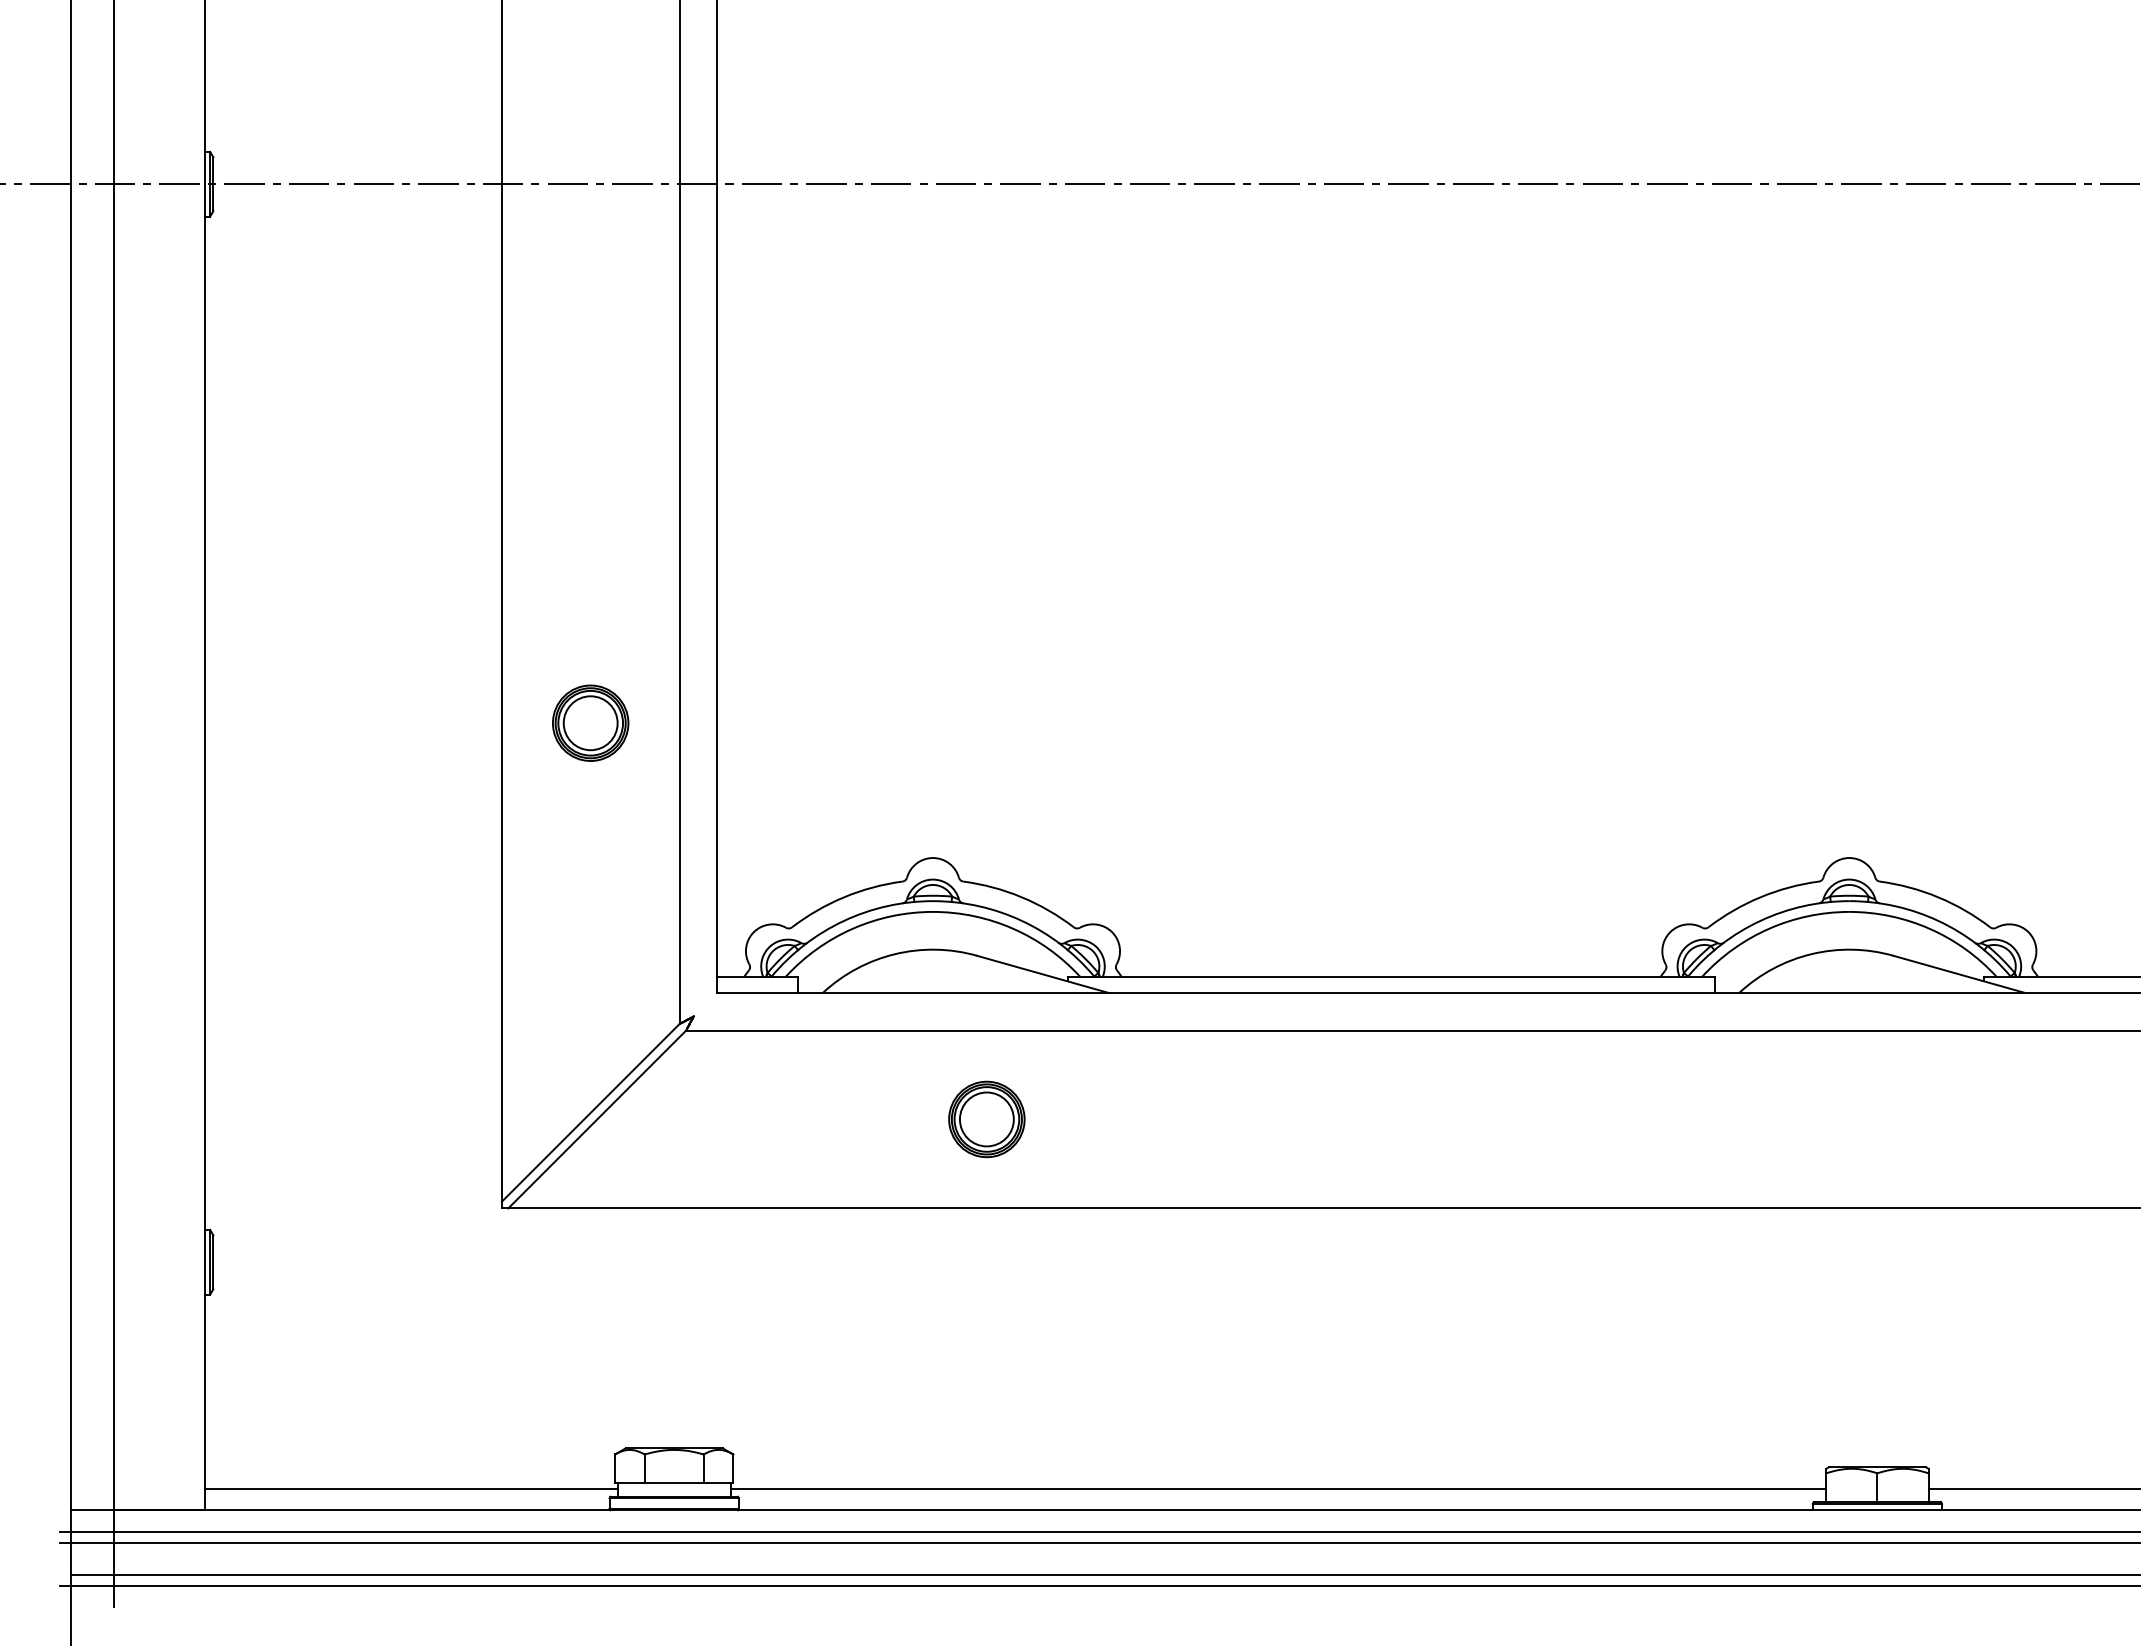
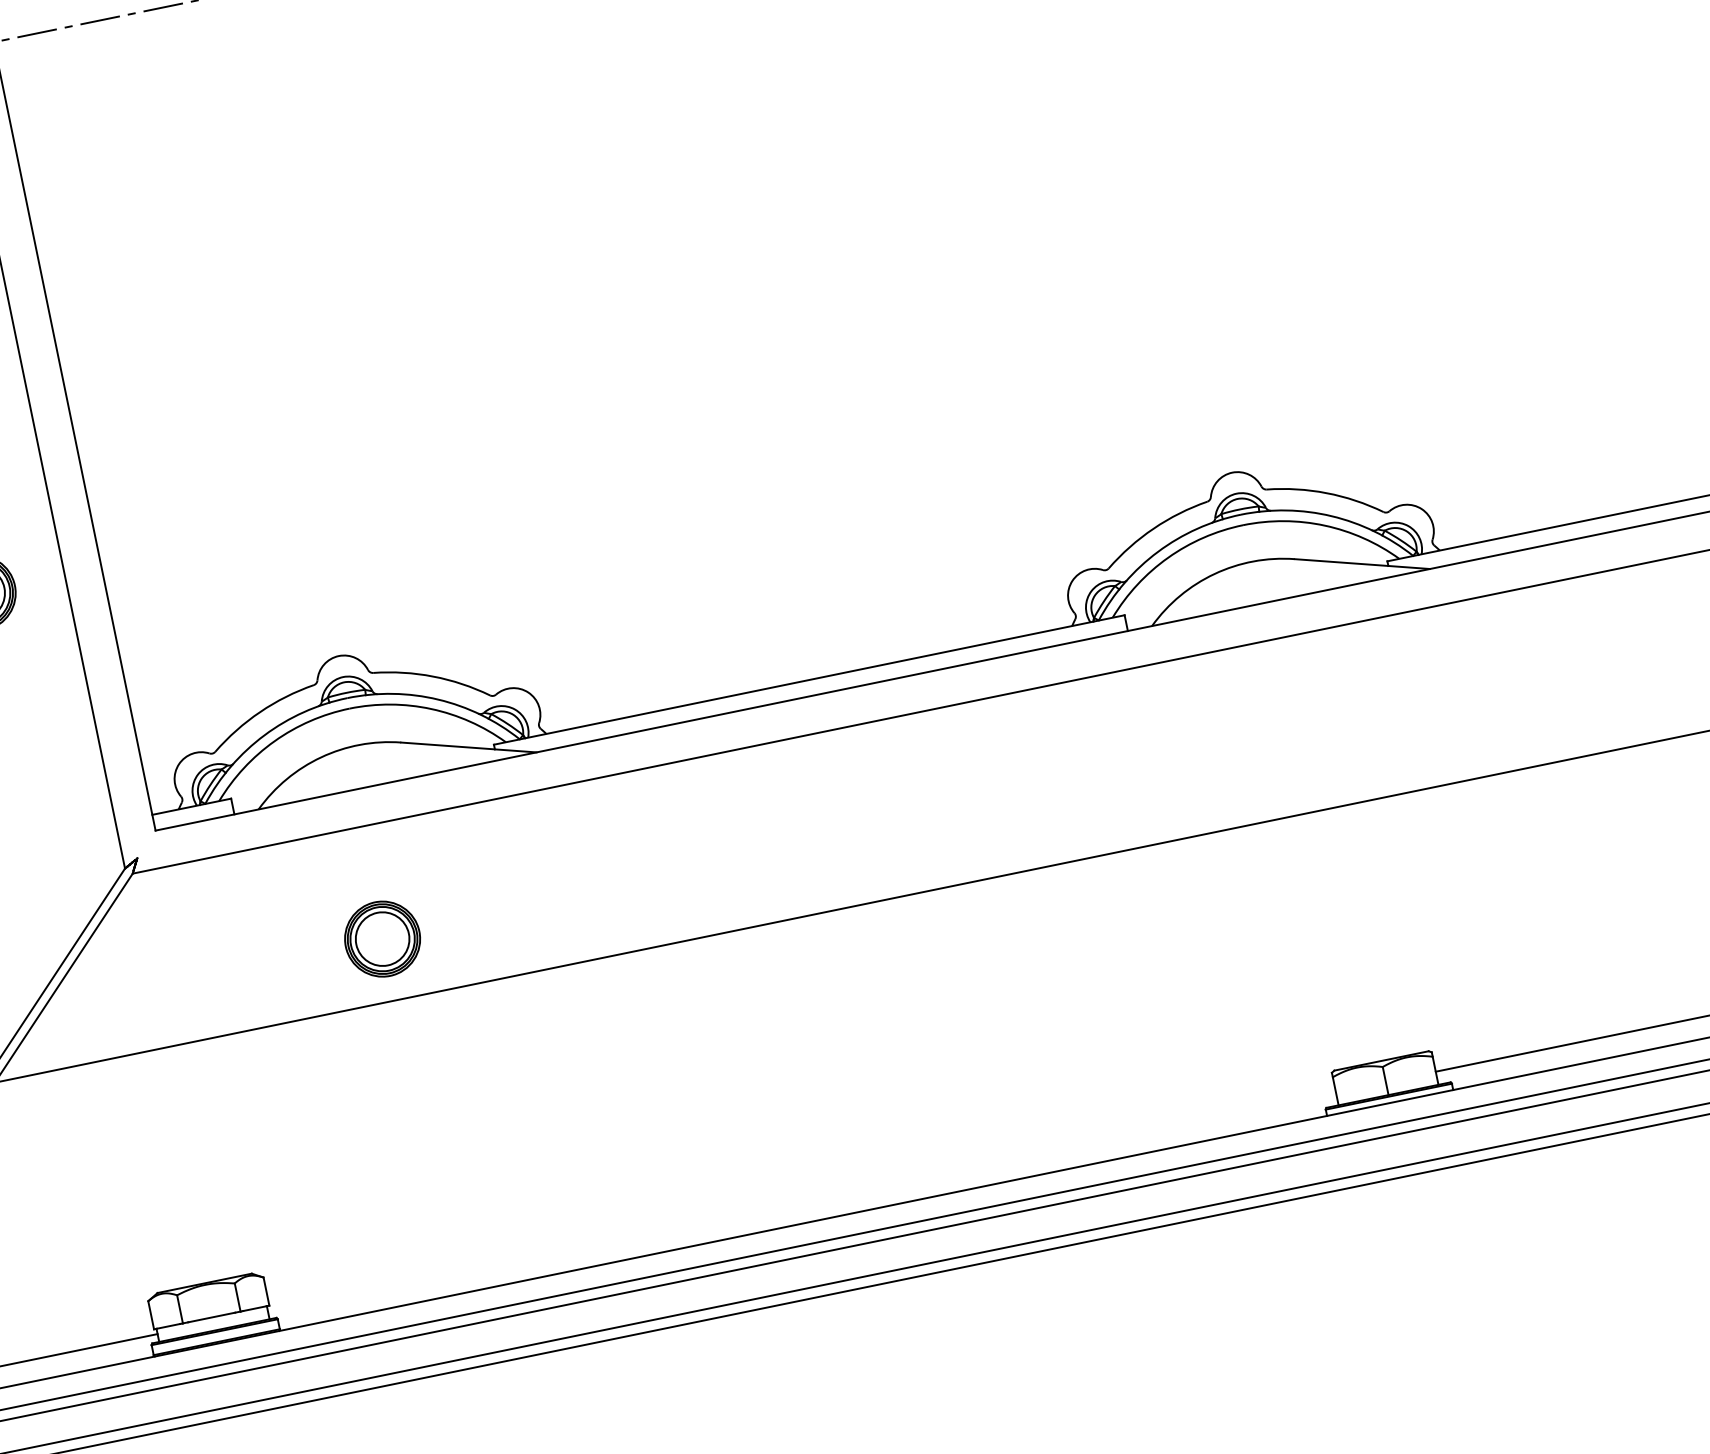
part: (986, 1119) -> (382, 939), moved
line: (1278, 1488) -> (801, 1201), removed

